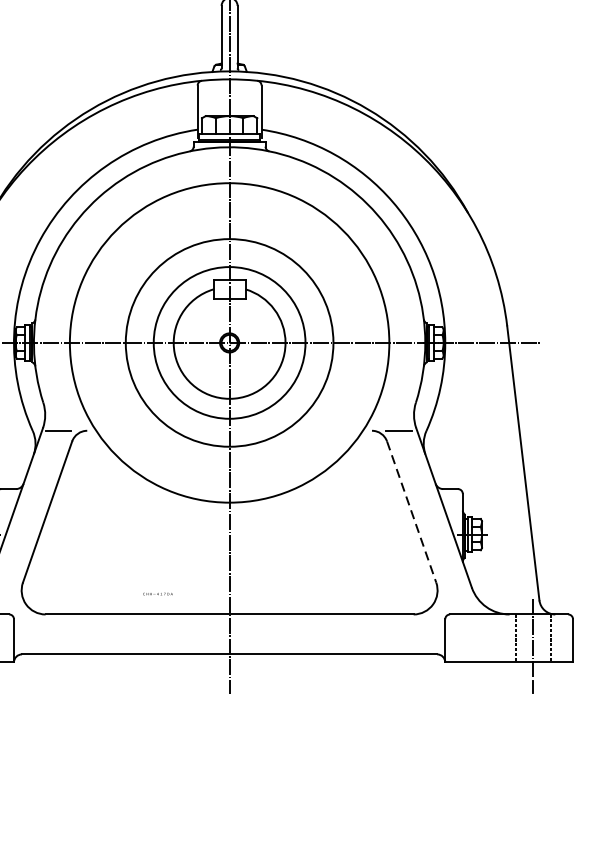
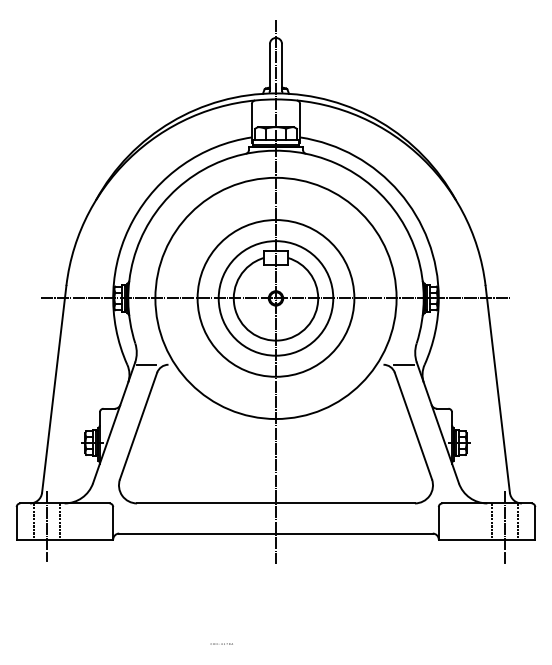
line: (411, 512) -> (413, 426), dashed -> solid
text: (157, 593) -> (221, 643), moved

